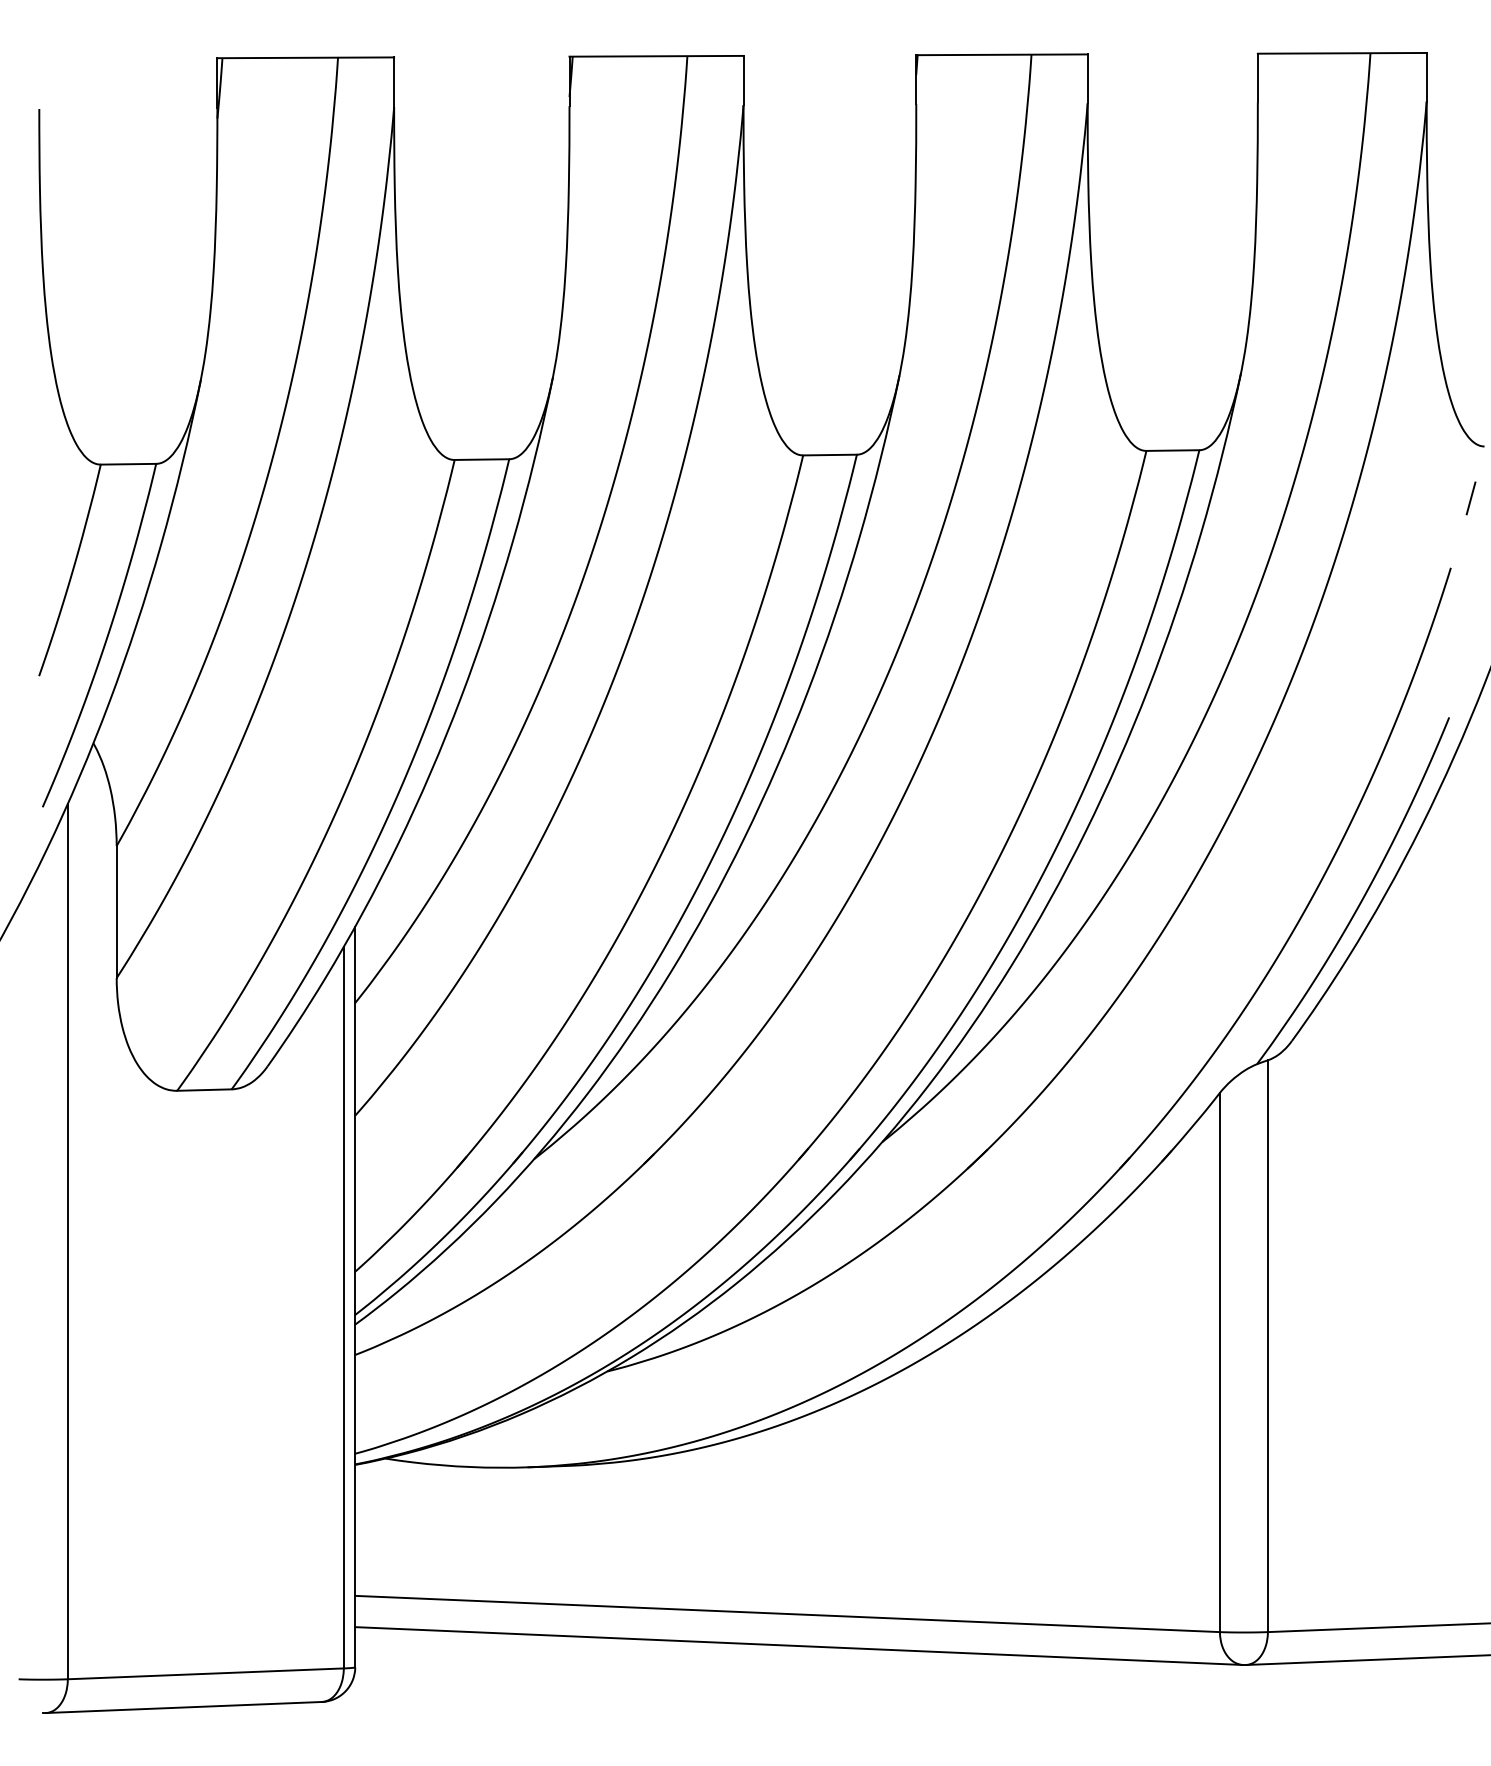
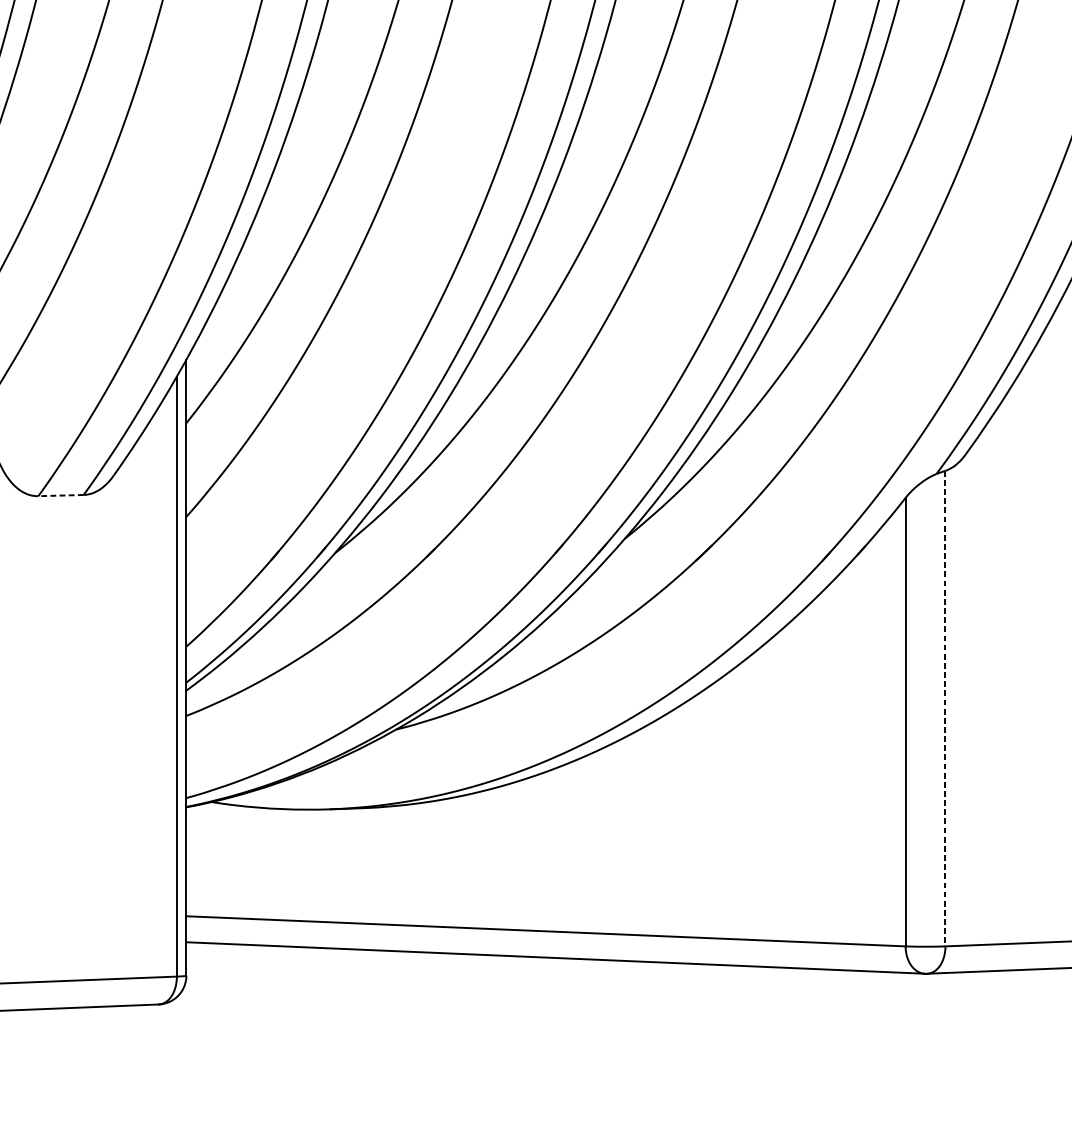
line: (203, 1090) -> (60, 495), solid -> dashed
line: (1267, 1346) -> (945, 708), solid -> dashed

